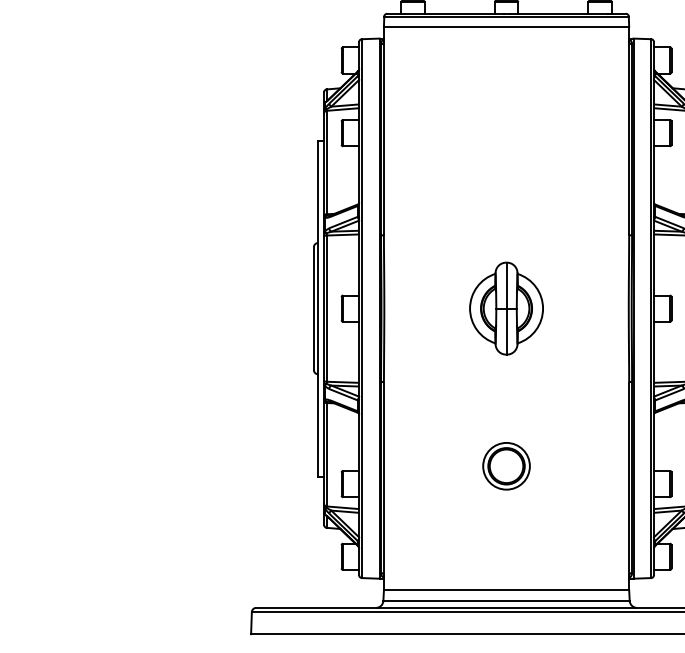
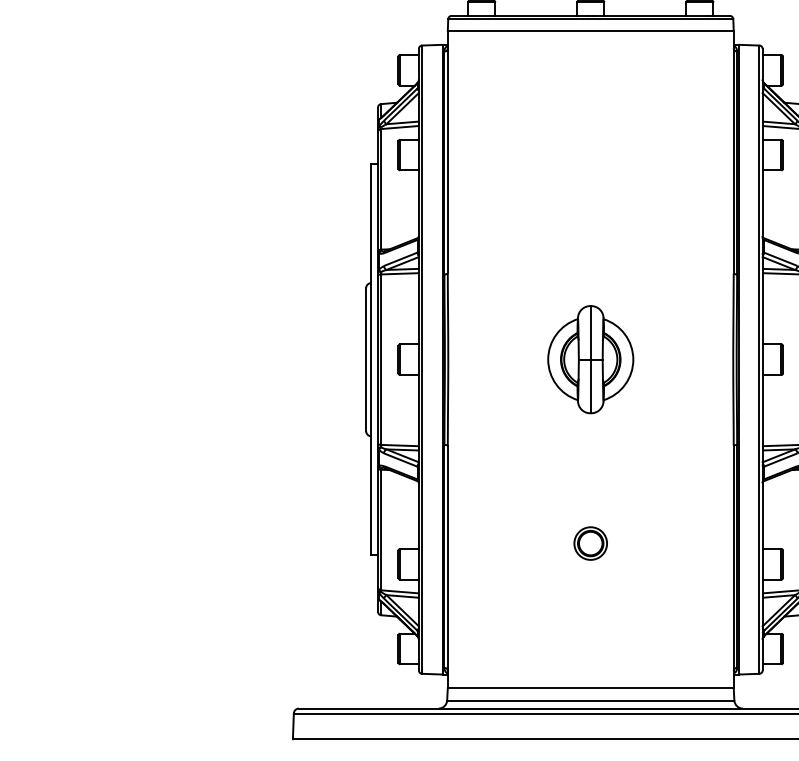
part: (506, 466) -> (590, 543), size x0.6

